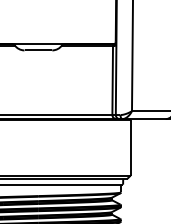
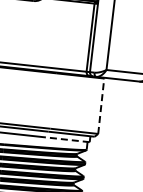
line: (130, 147) -> (101, 106), solid -> dashed
line: (100, 184) -> (67, 139), solid -> dashed

